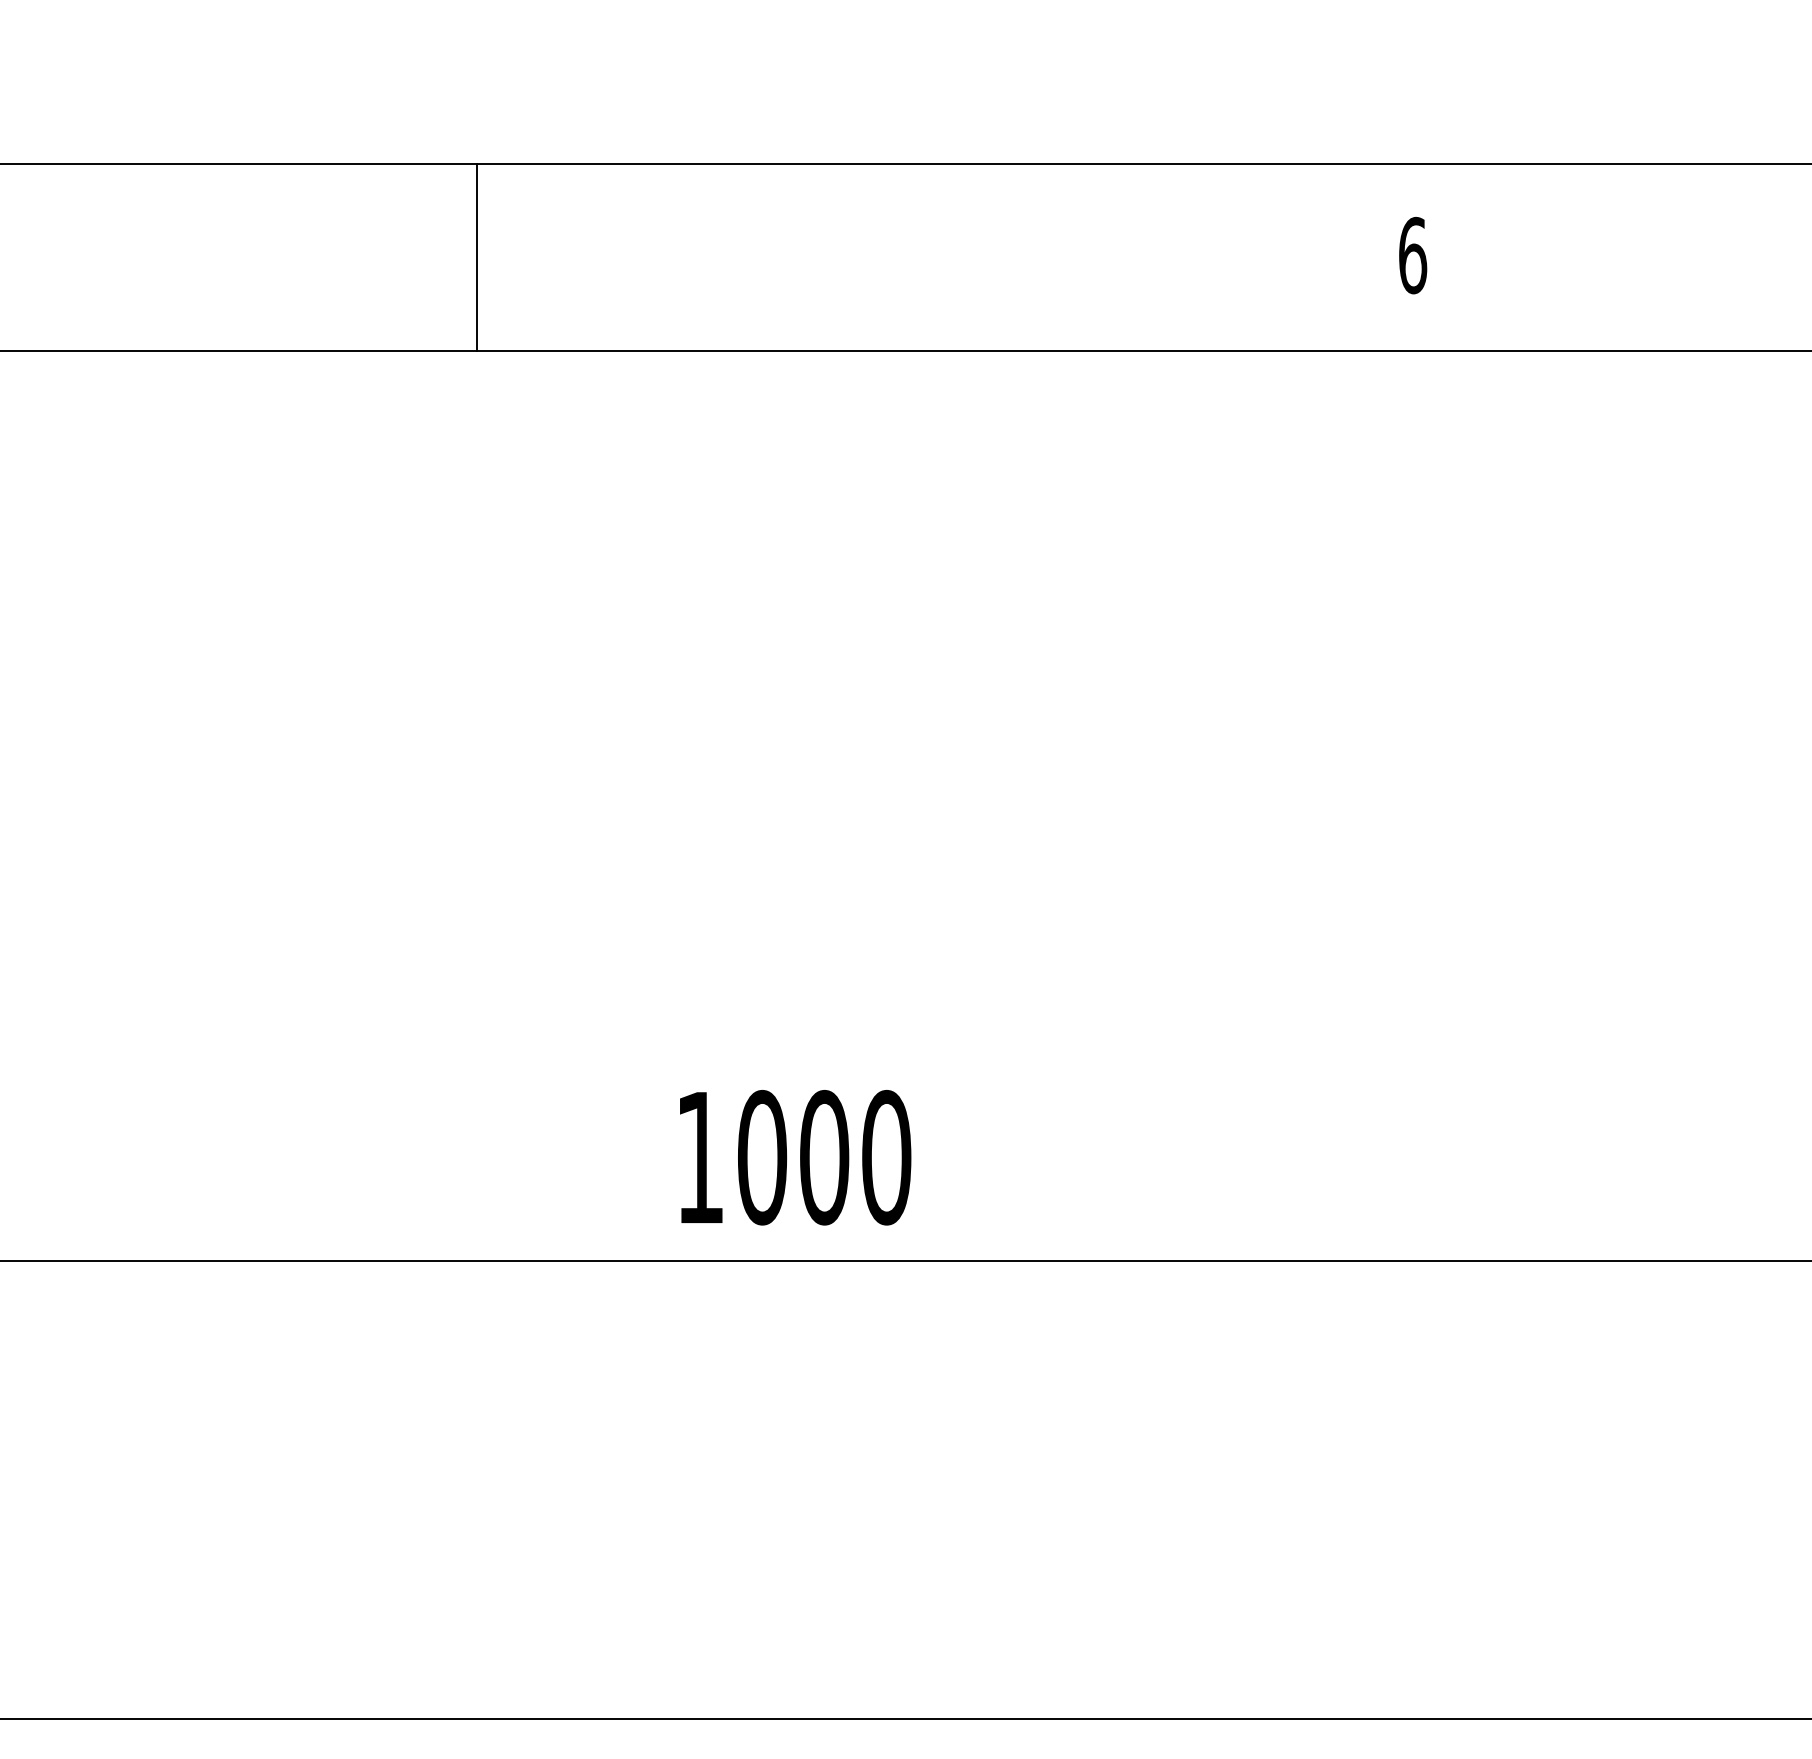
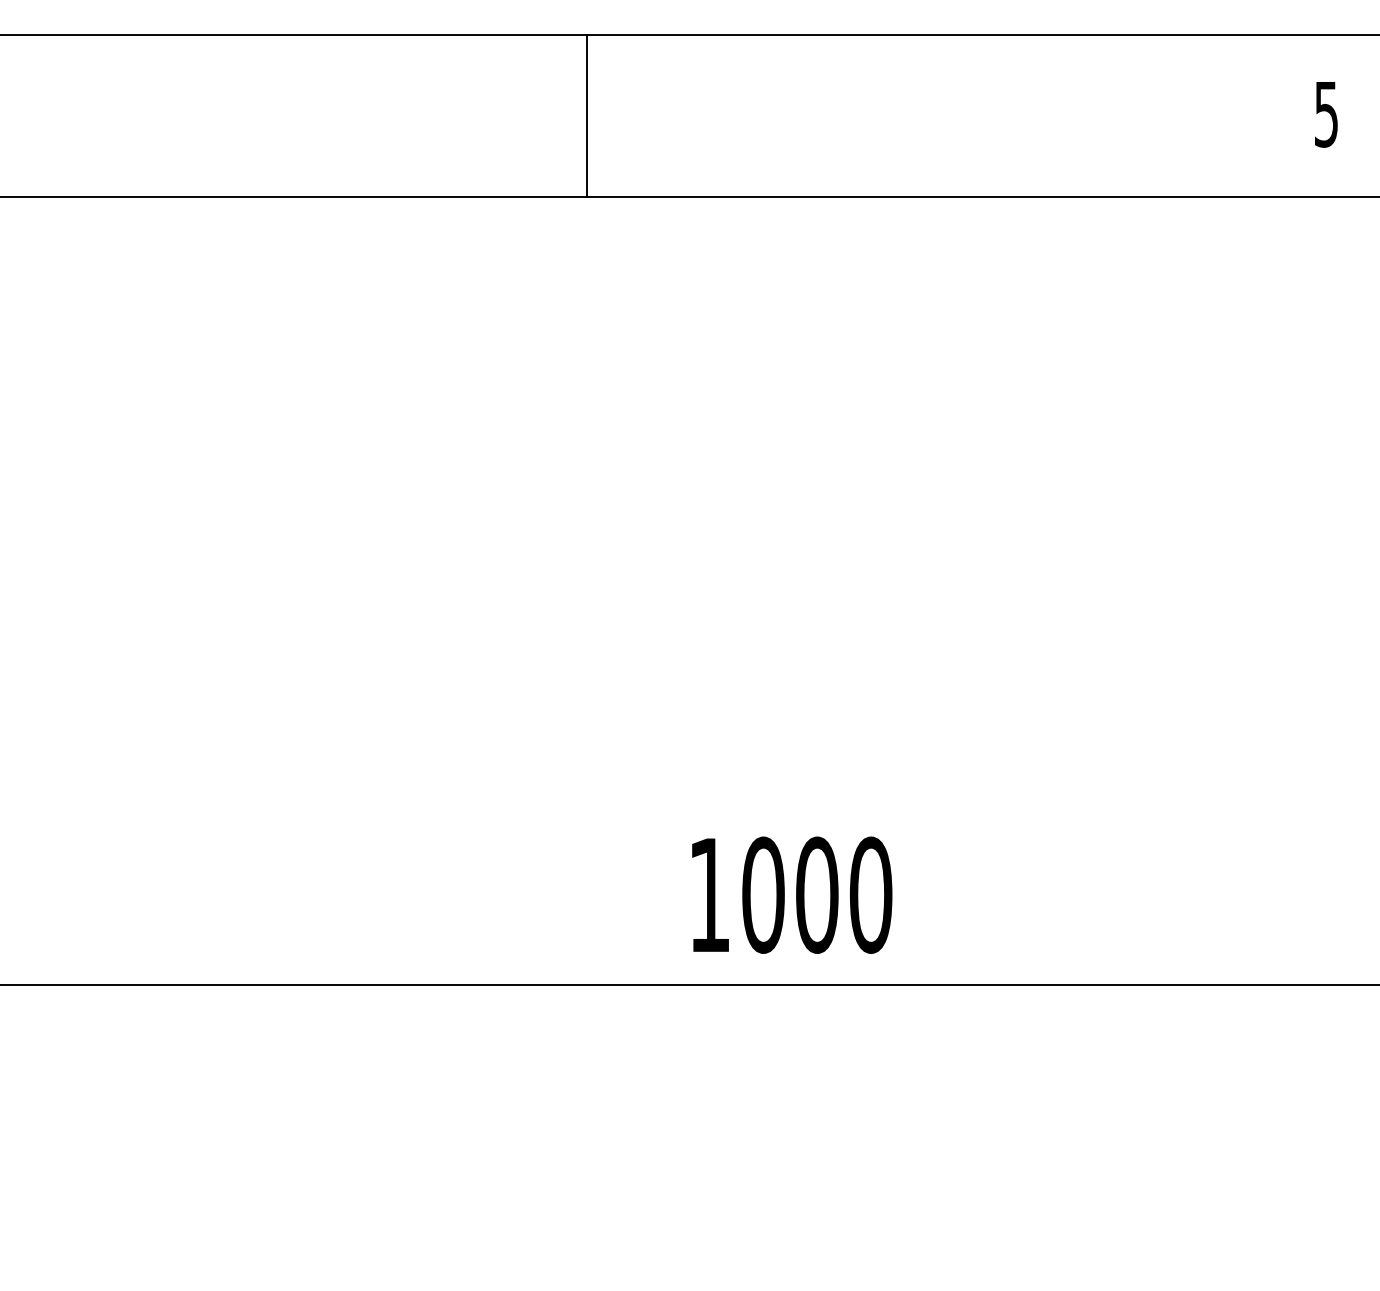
text: (1413, 255) -> (1327, 114), 6 -> 5
line: (477, 256) -> (586, 115), moved

